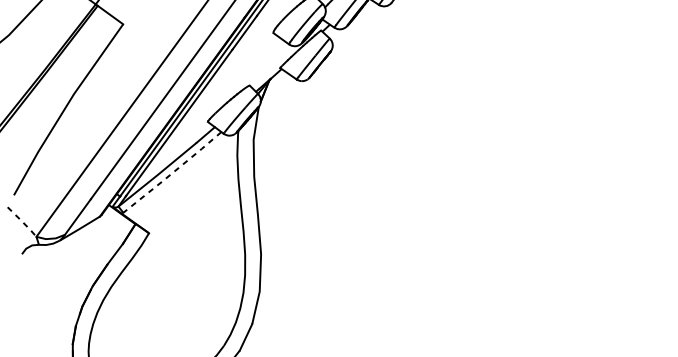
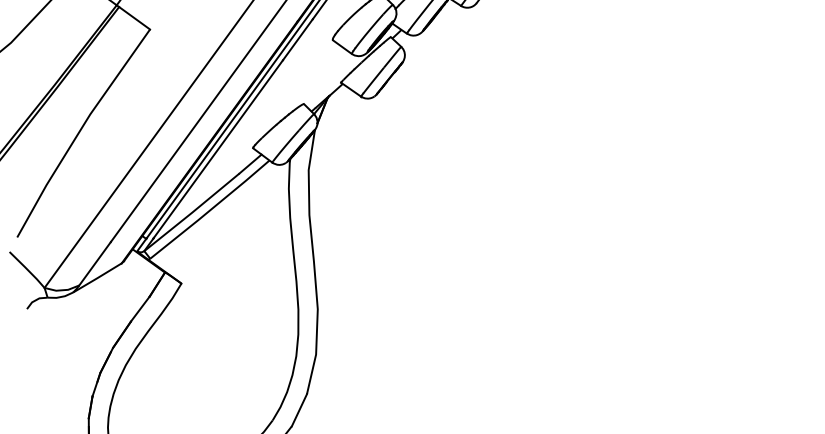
line: (172, 173) -> (210, 210), dashed -> solid
line: (22, 222) -> (27, 270), dashed -> solid

